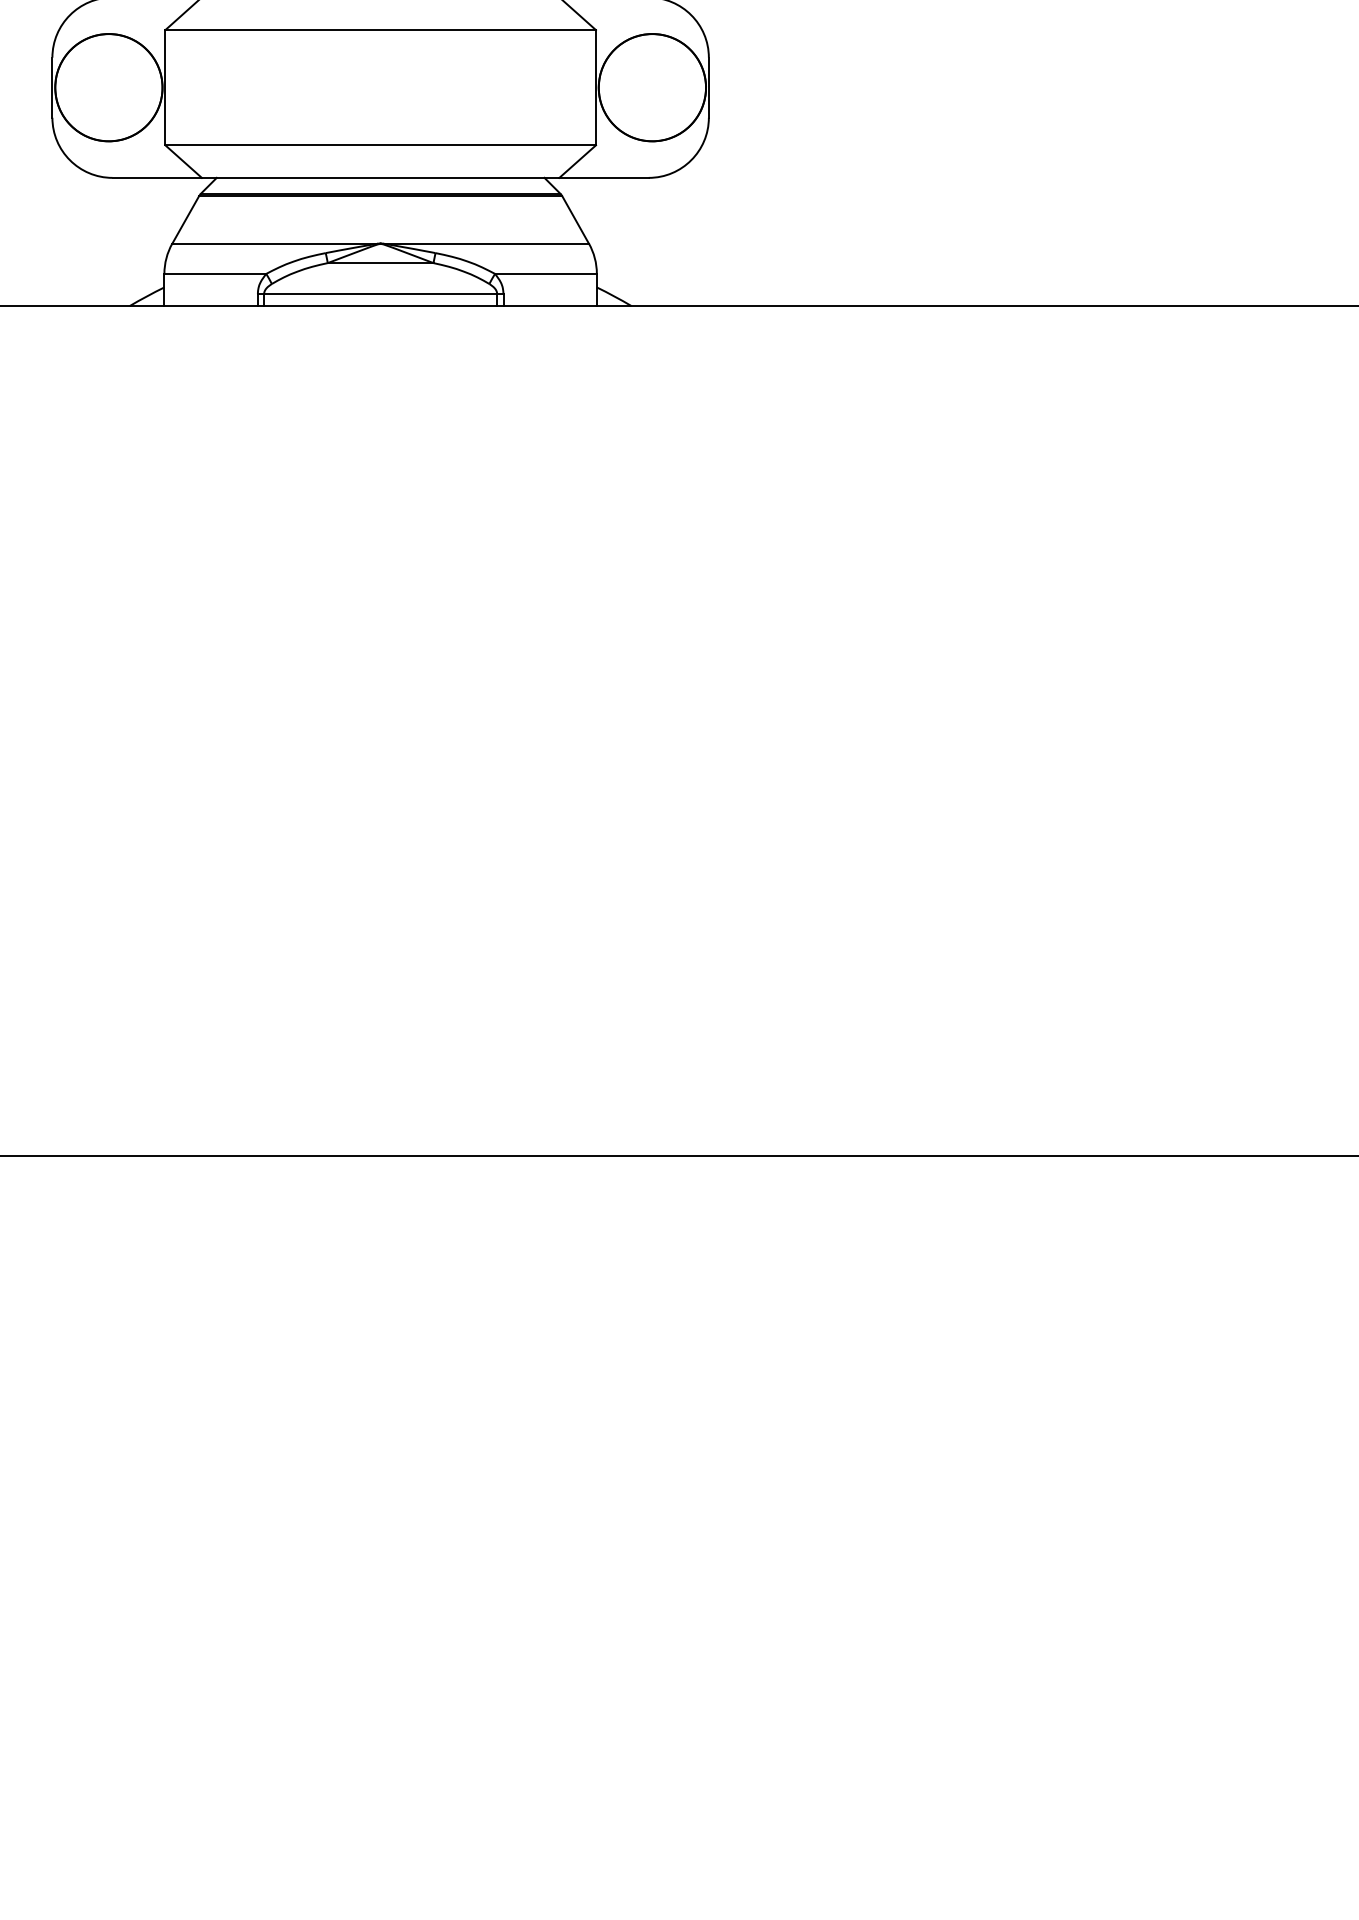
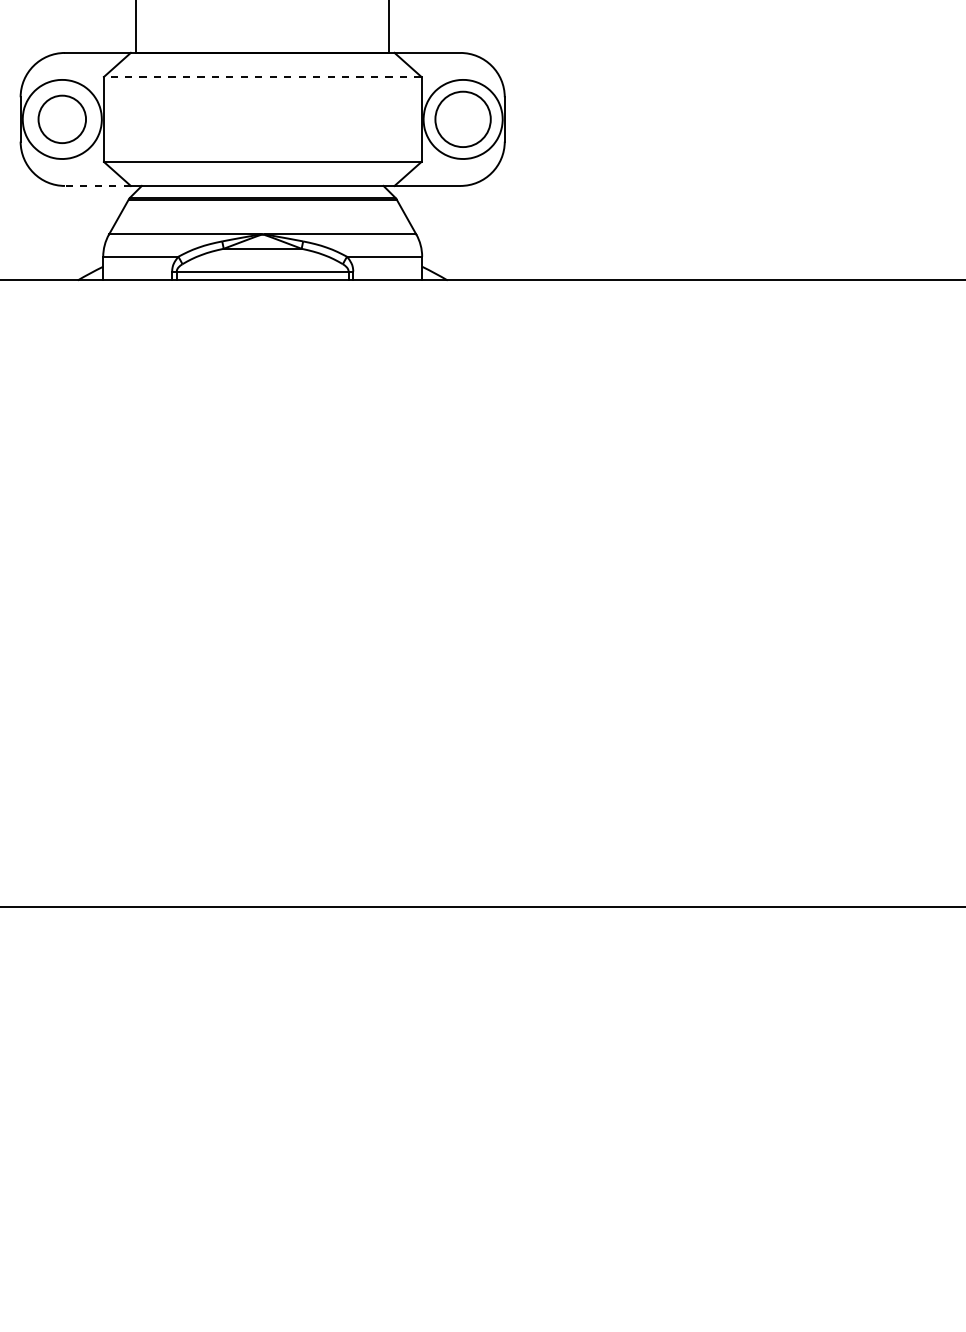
line: (380, 30) -> (262, 77), solid -> dashed
circle: (108, 87) -> (61, 119), size x0.6
circle: (652, 87) -> (463, 119), size x0.7
line: (157, 177) -> (98, 185), solid -> dashed

